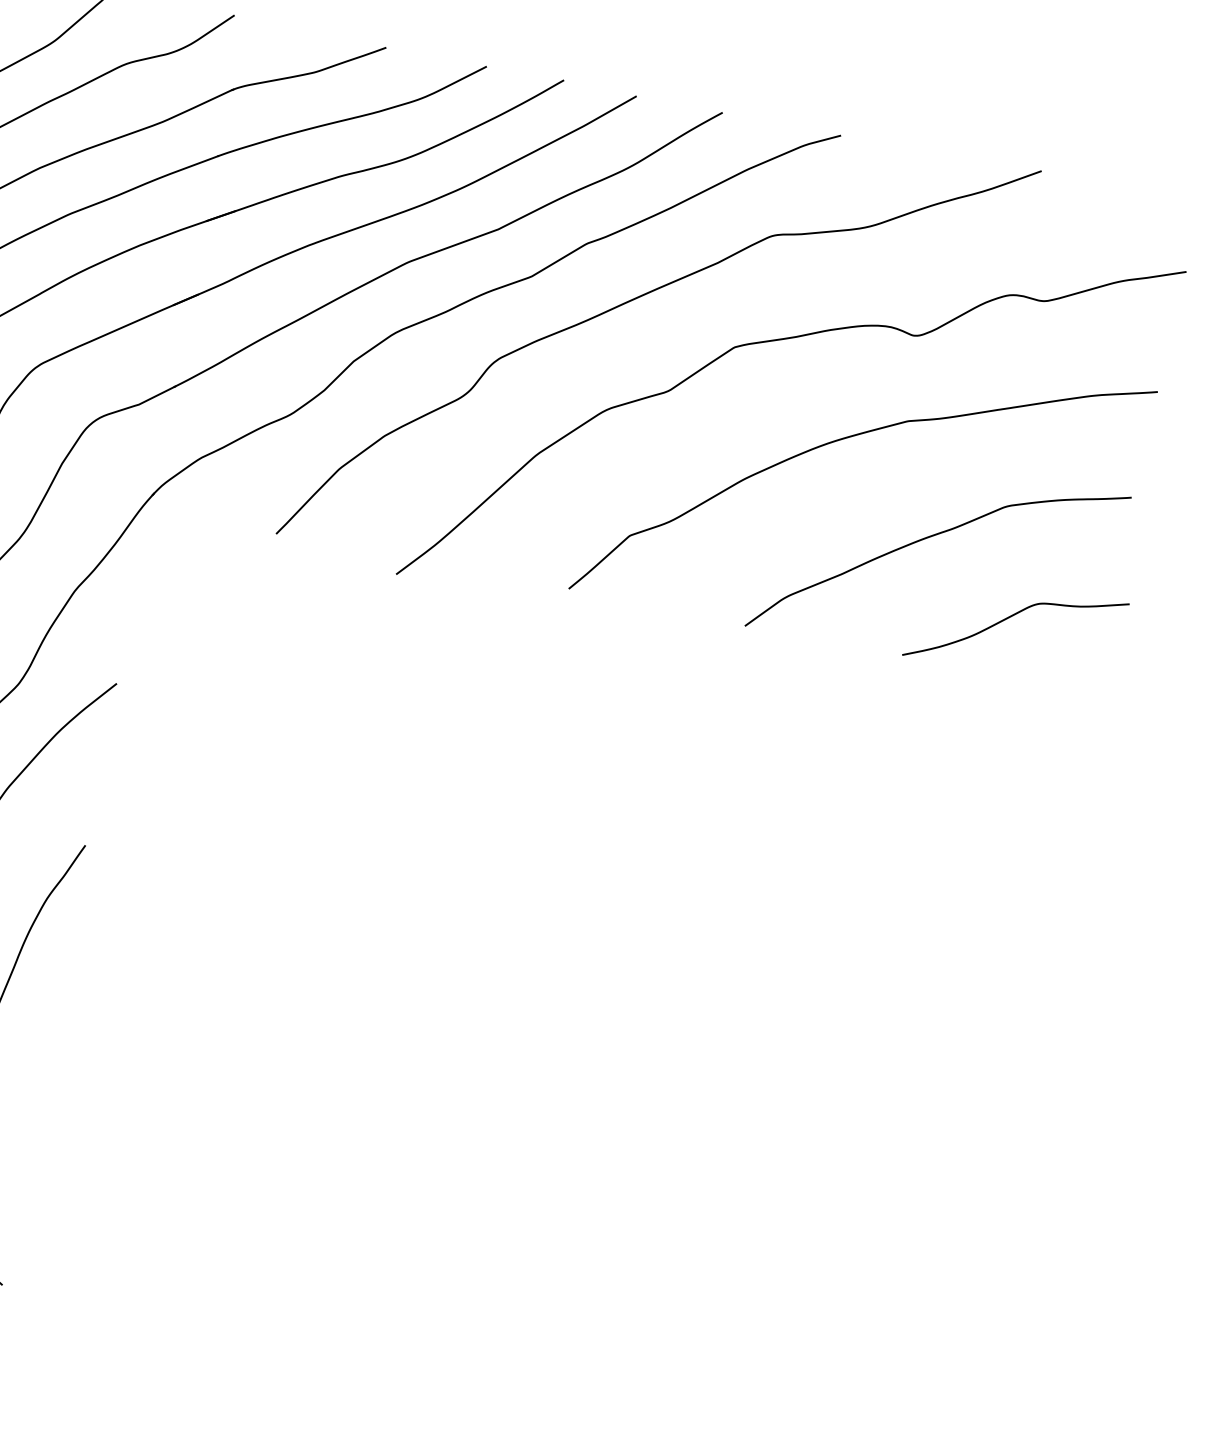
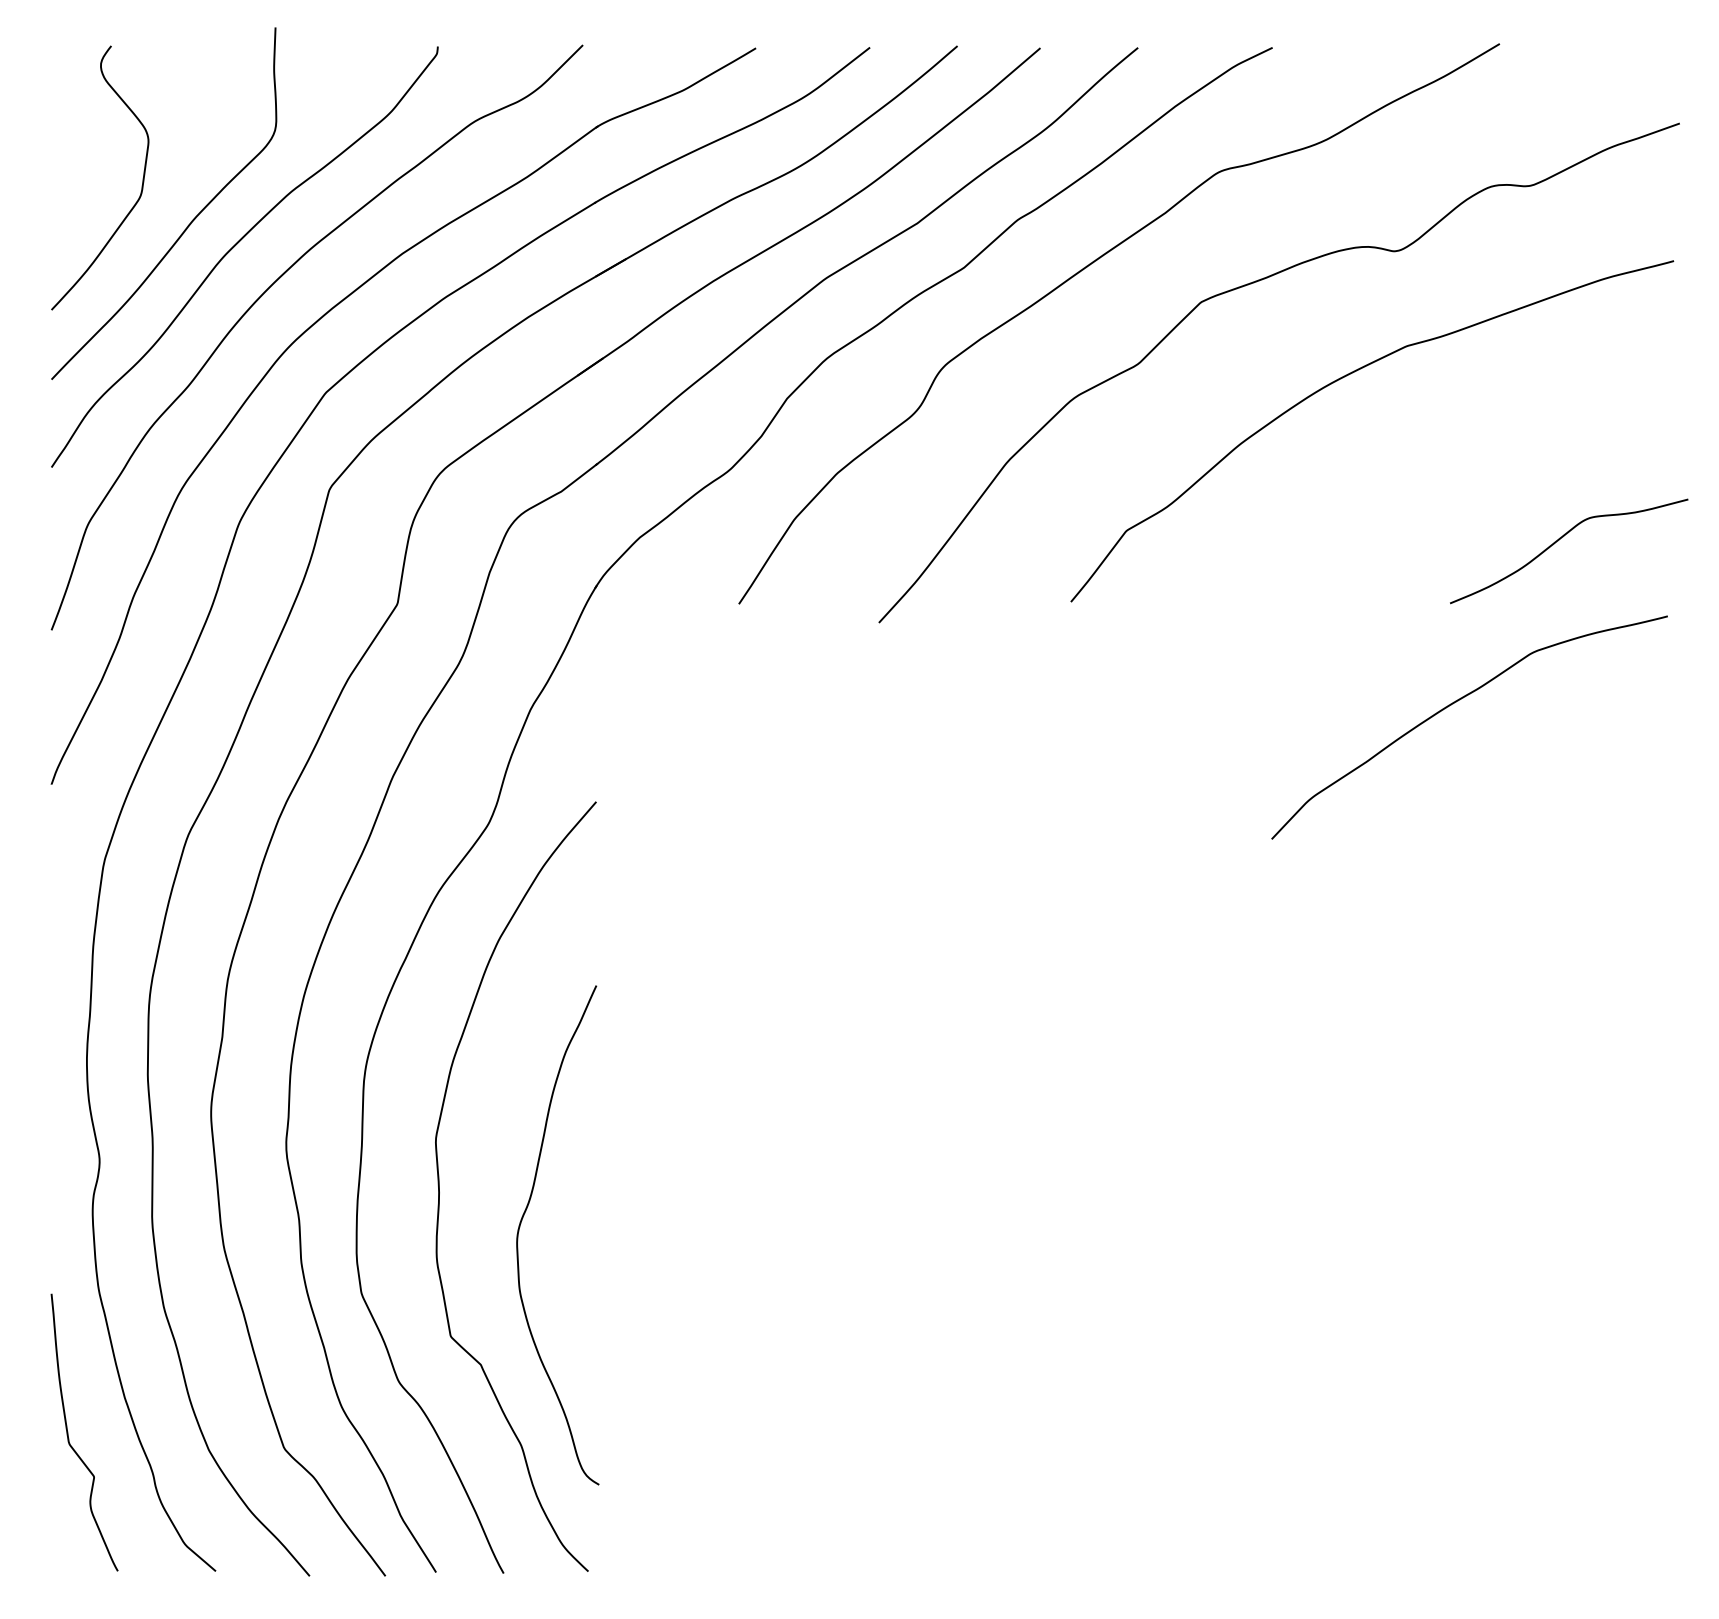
curve: (927, 538) -> (1453, 704), moved

